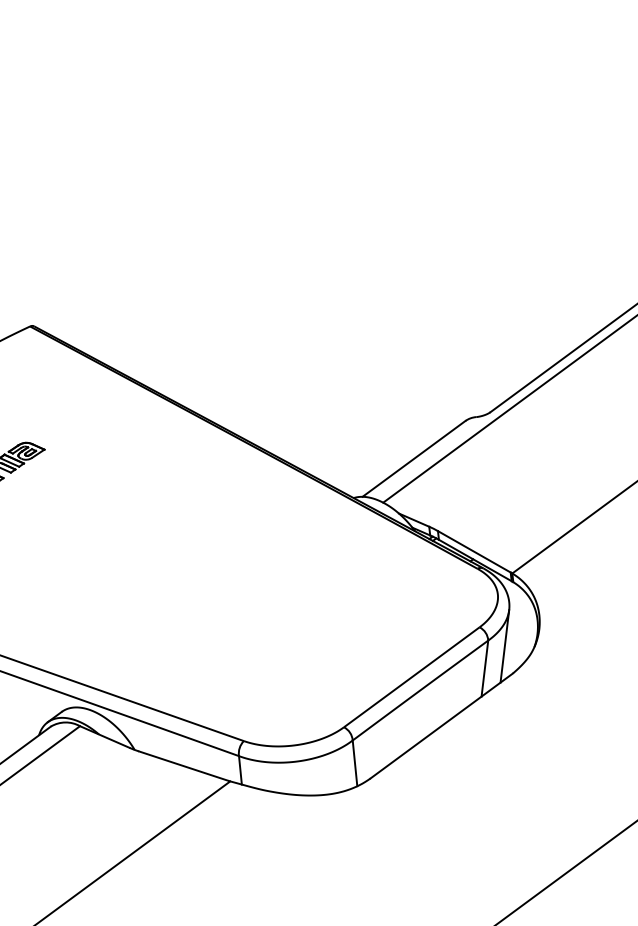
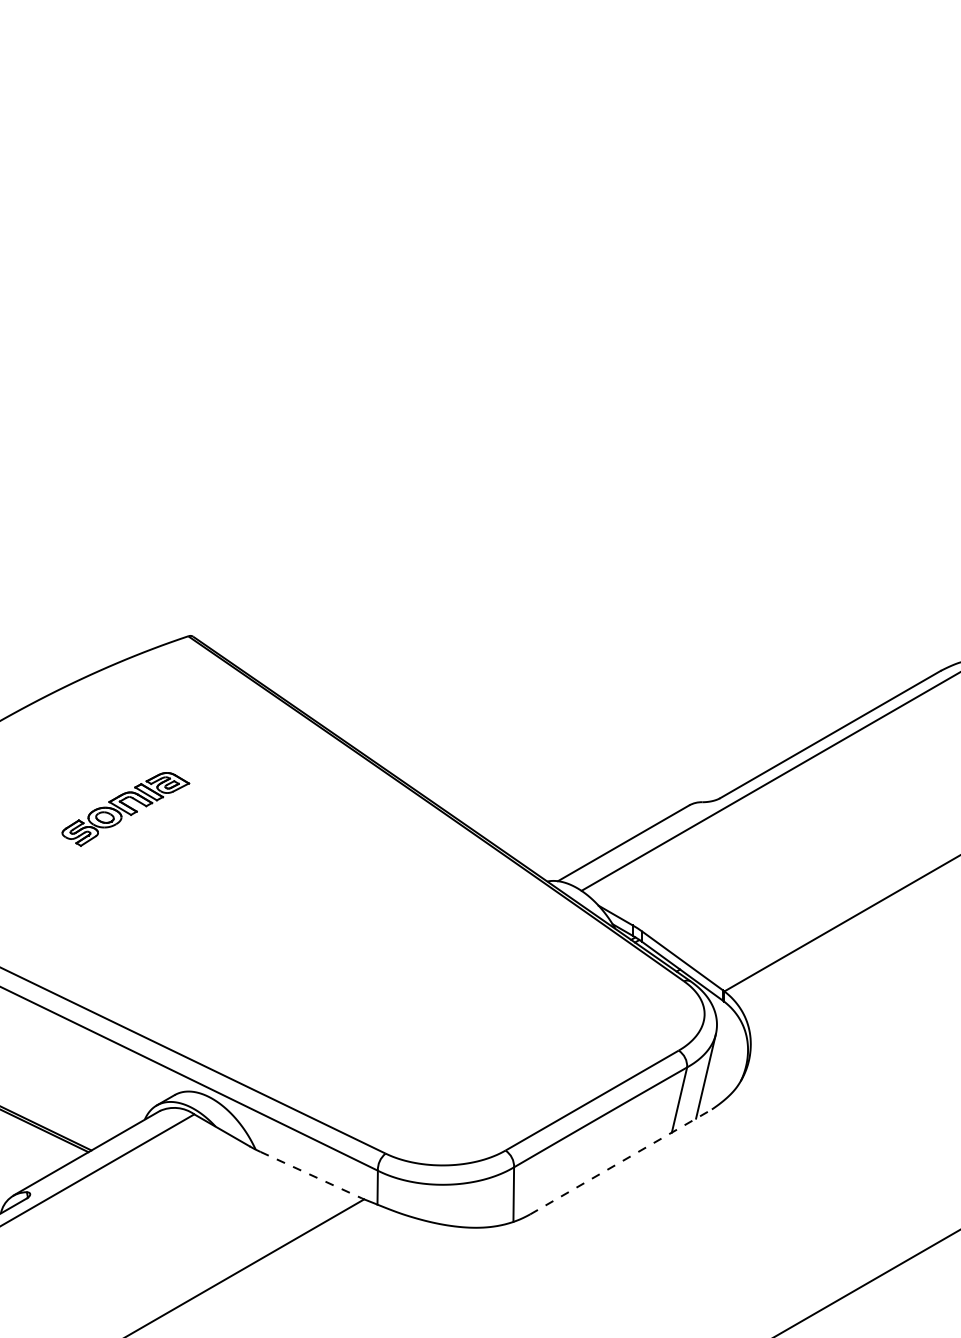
line: (442, 725) -> (621, 1161), solid -> dashed
line: (183, 766) -> (311, 1175), solid -> dashed

